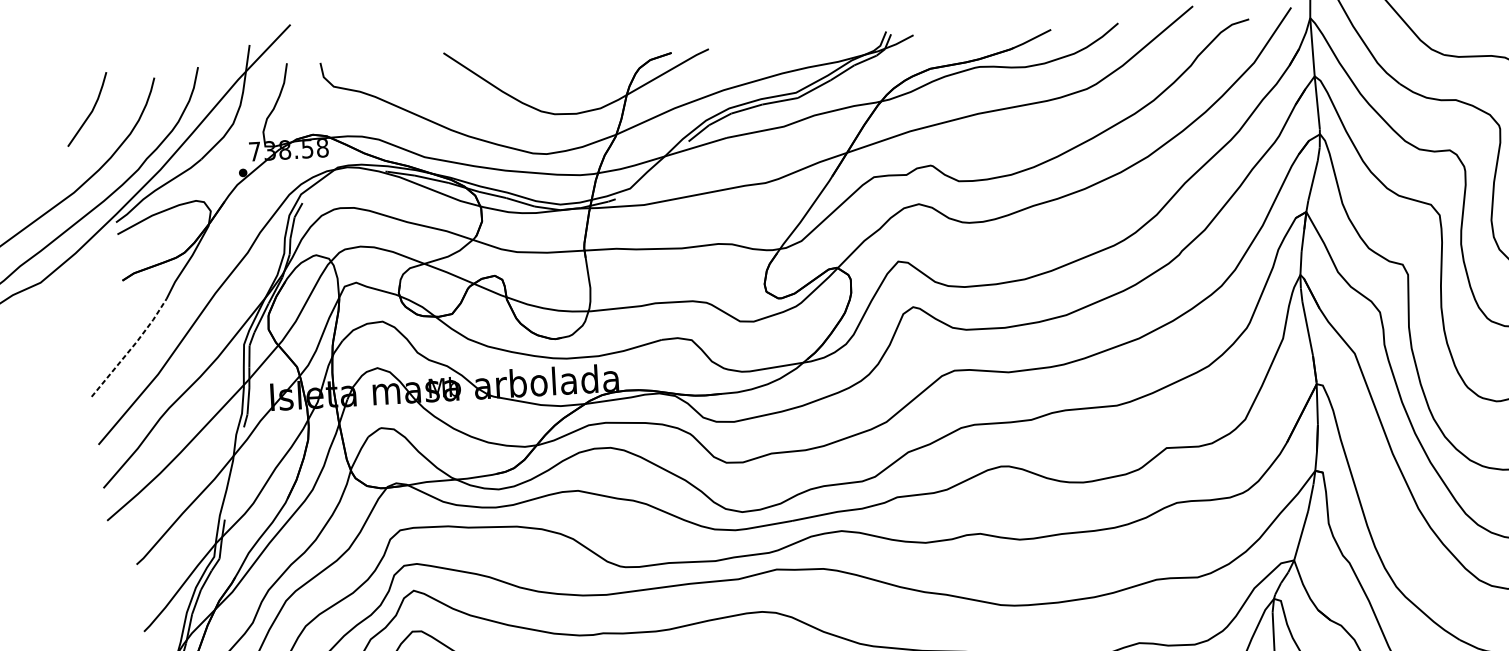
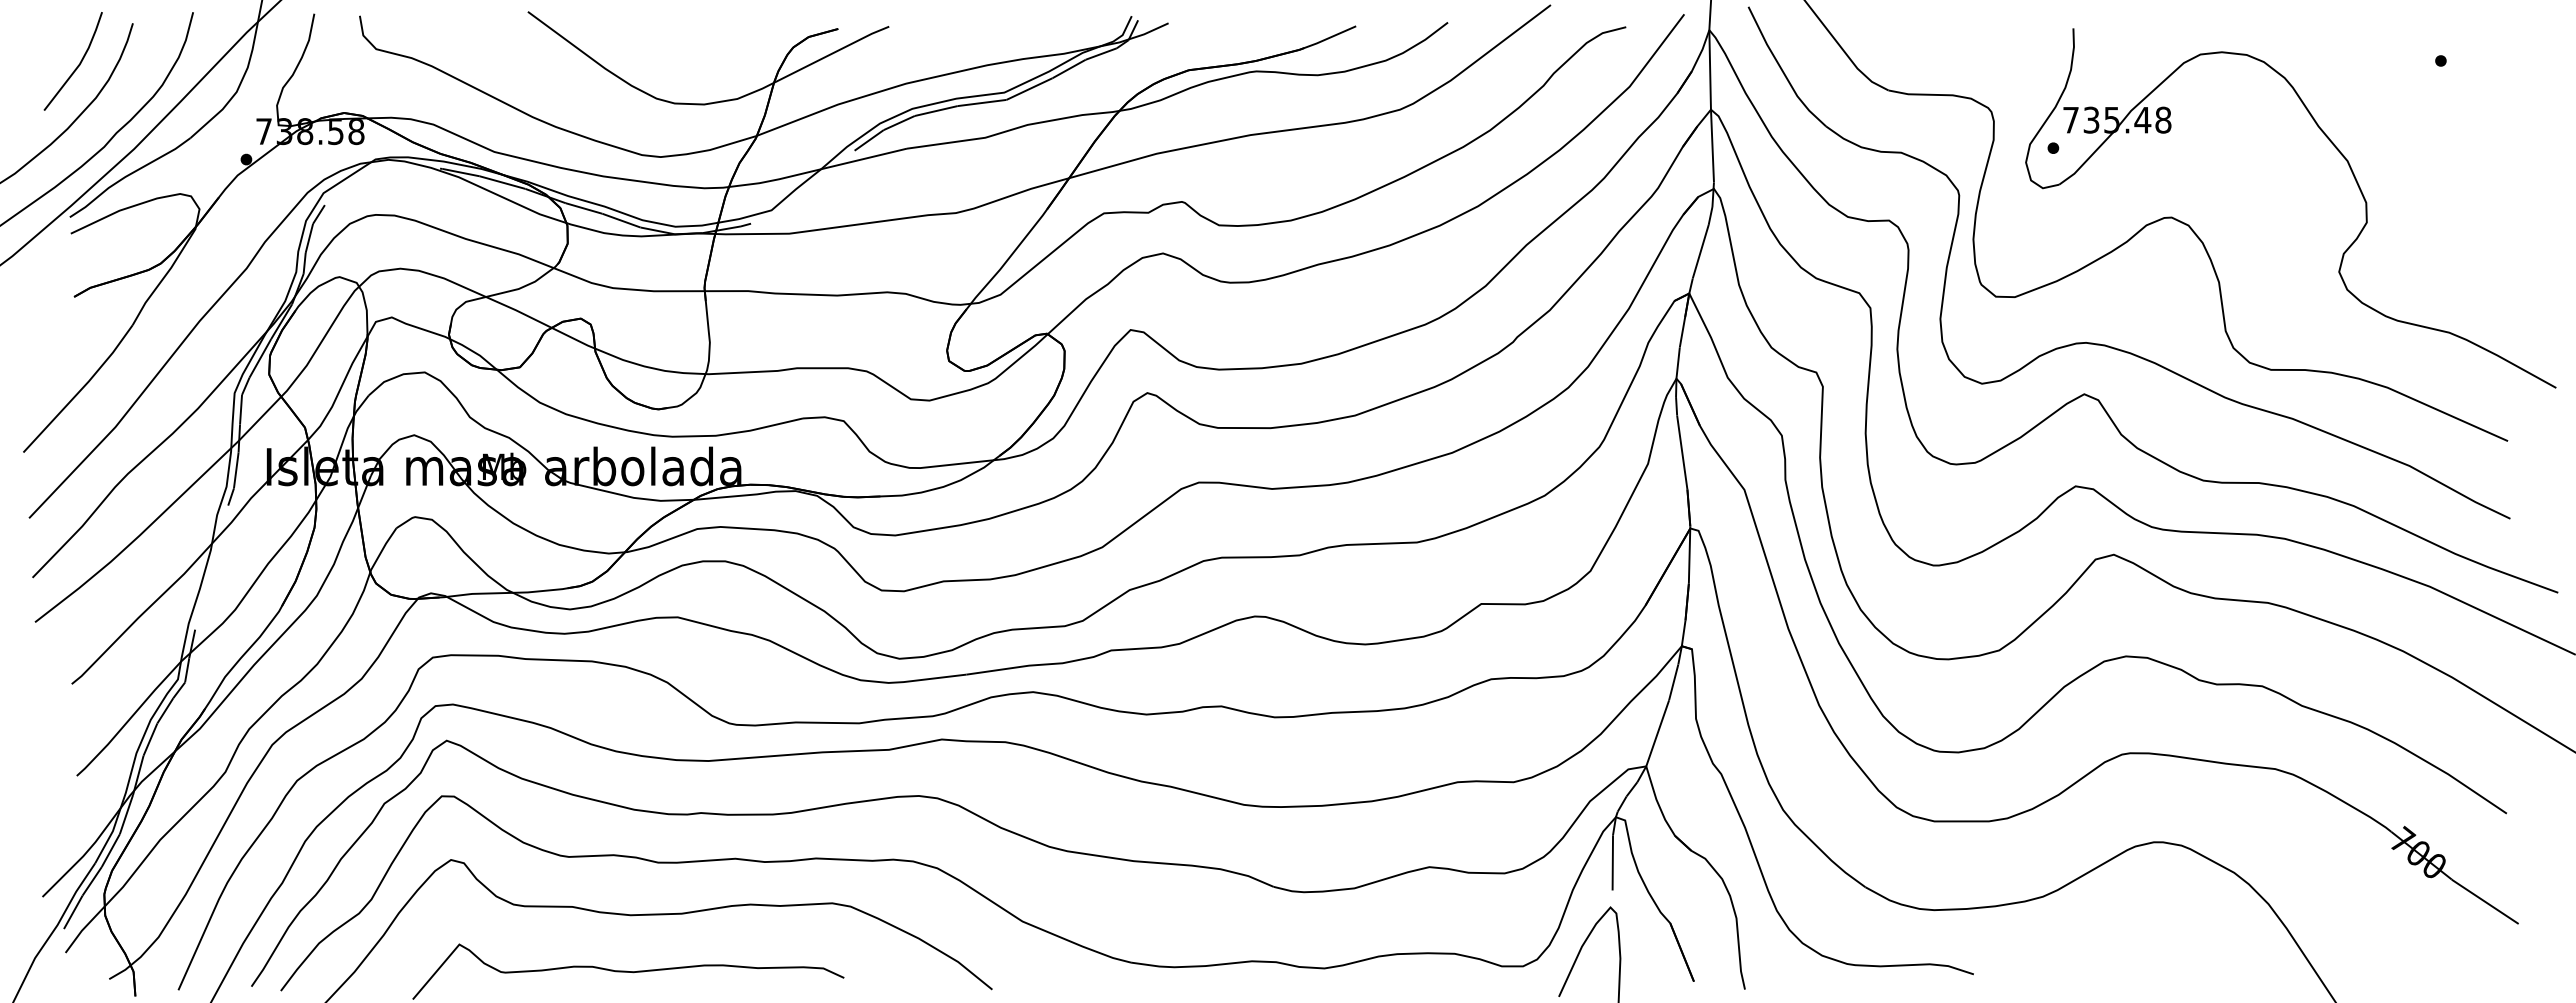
line: (90, 112) -> (77, 65), moved
line: (131, 348) -> (81, 389), dashed -> solid

